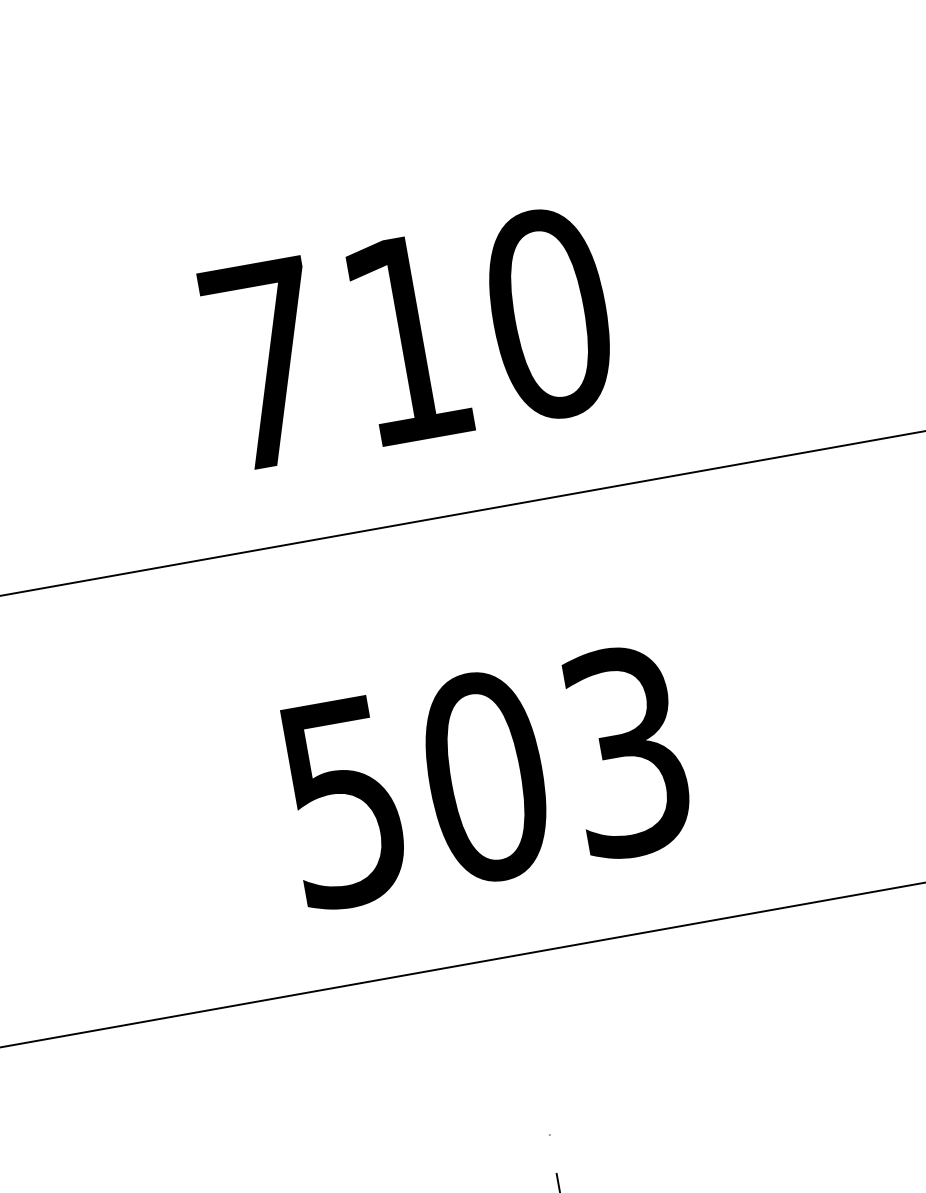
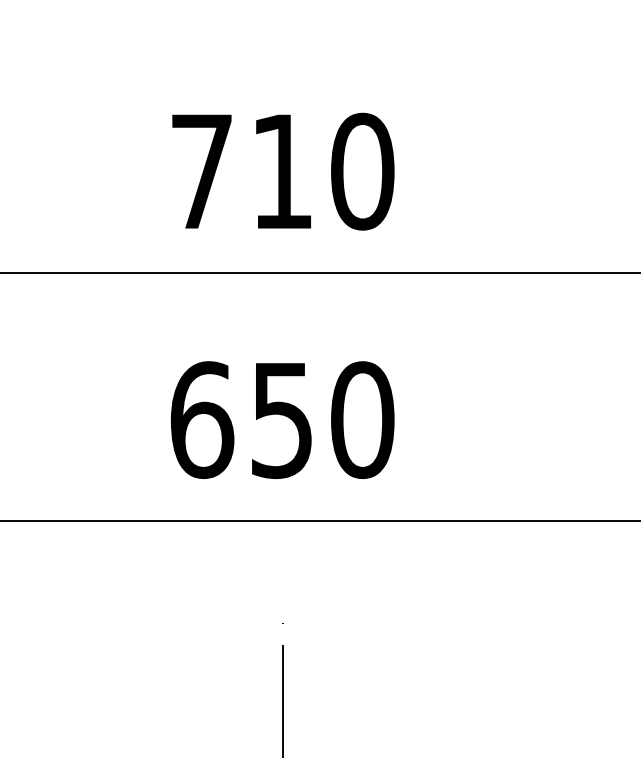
text: (486, 777) -> (282, 420), 503 -> 650

